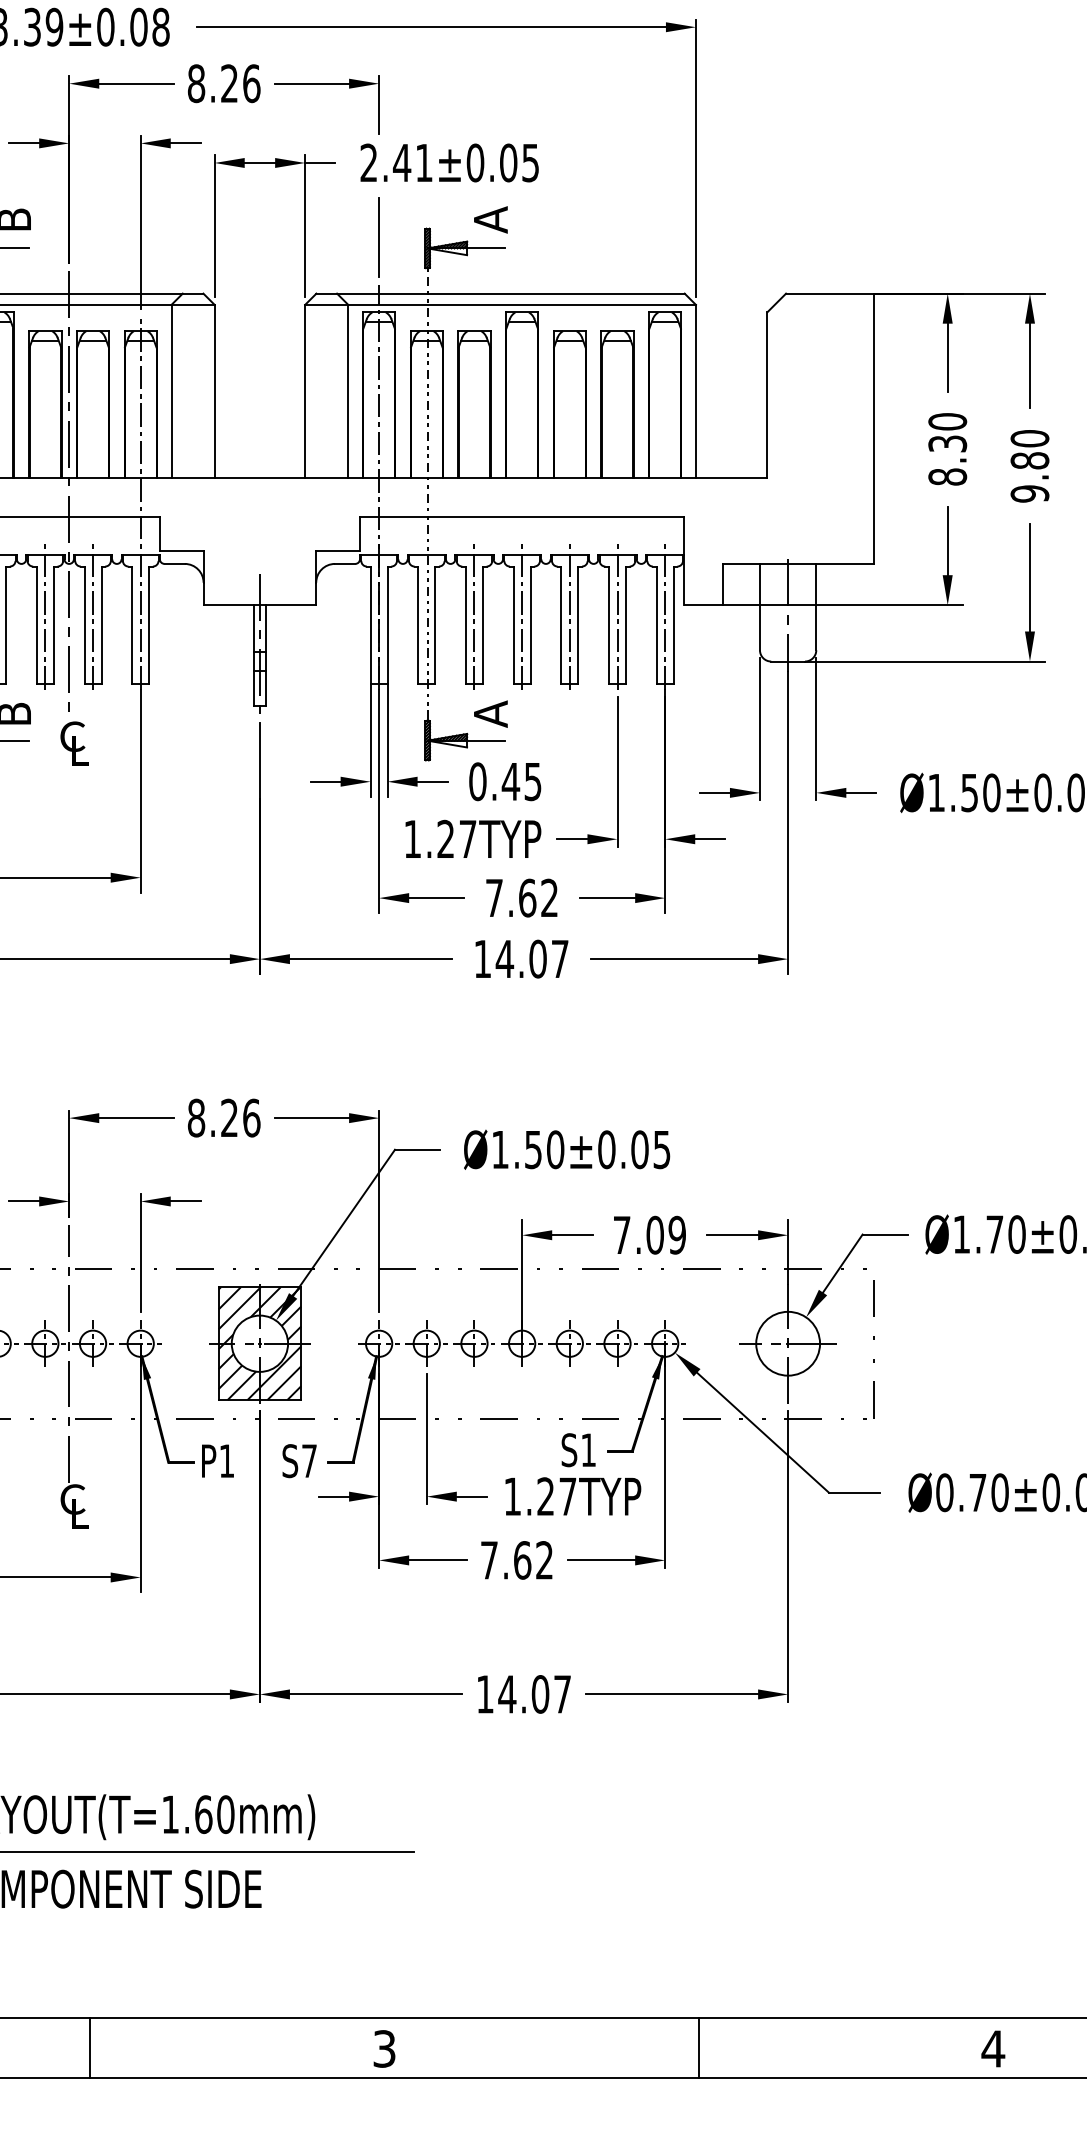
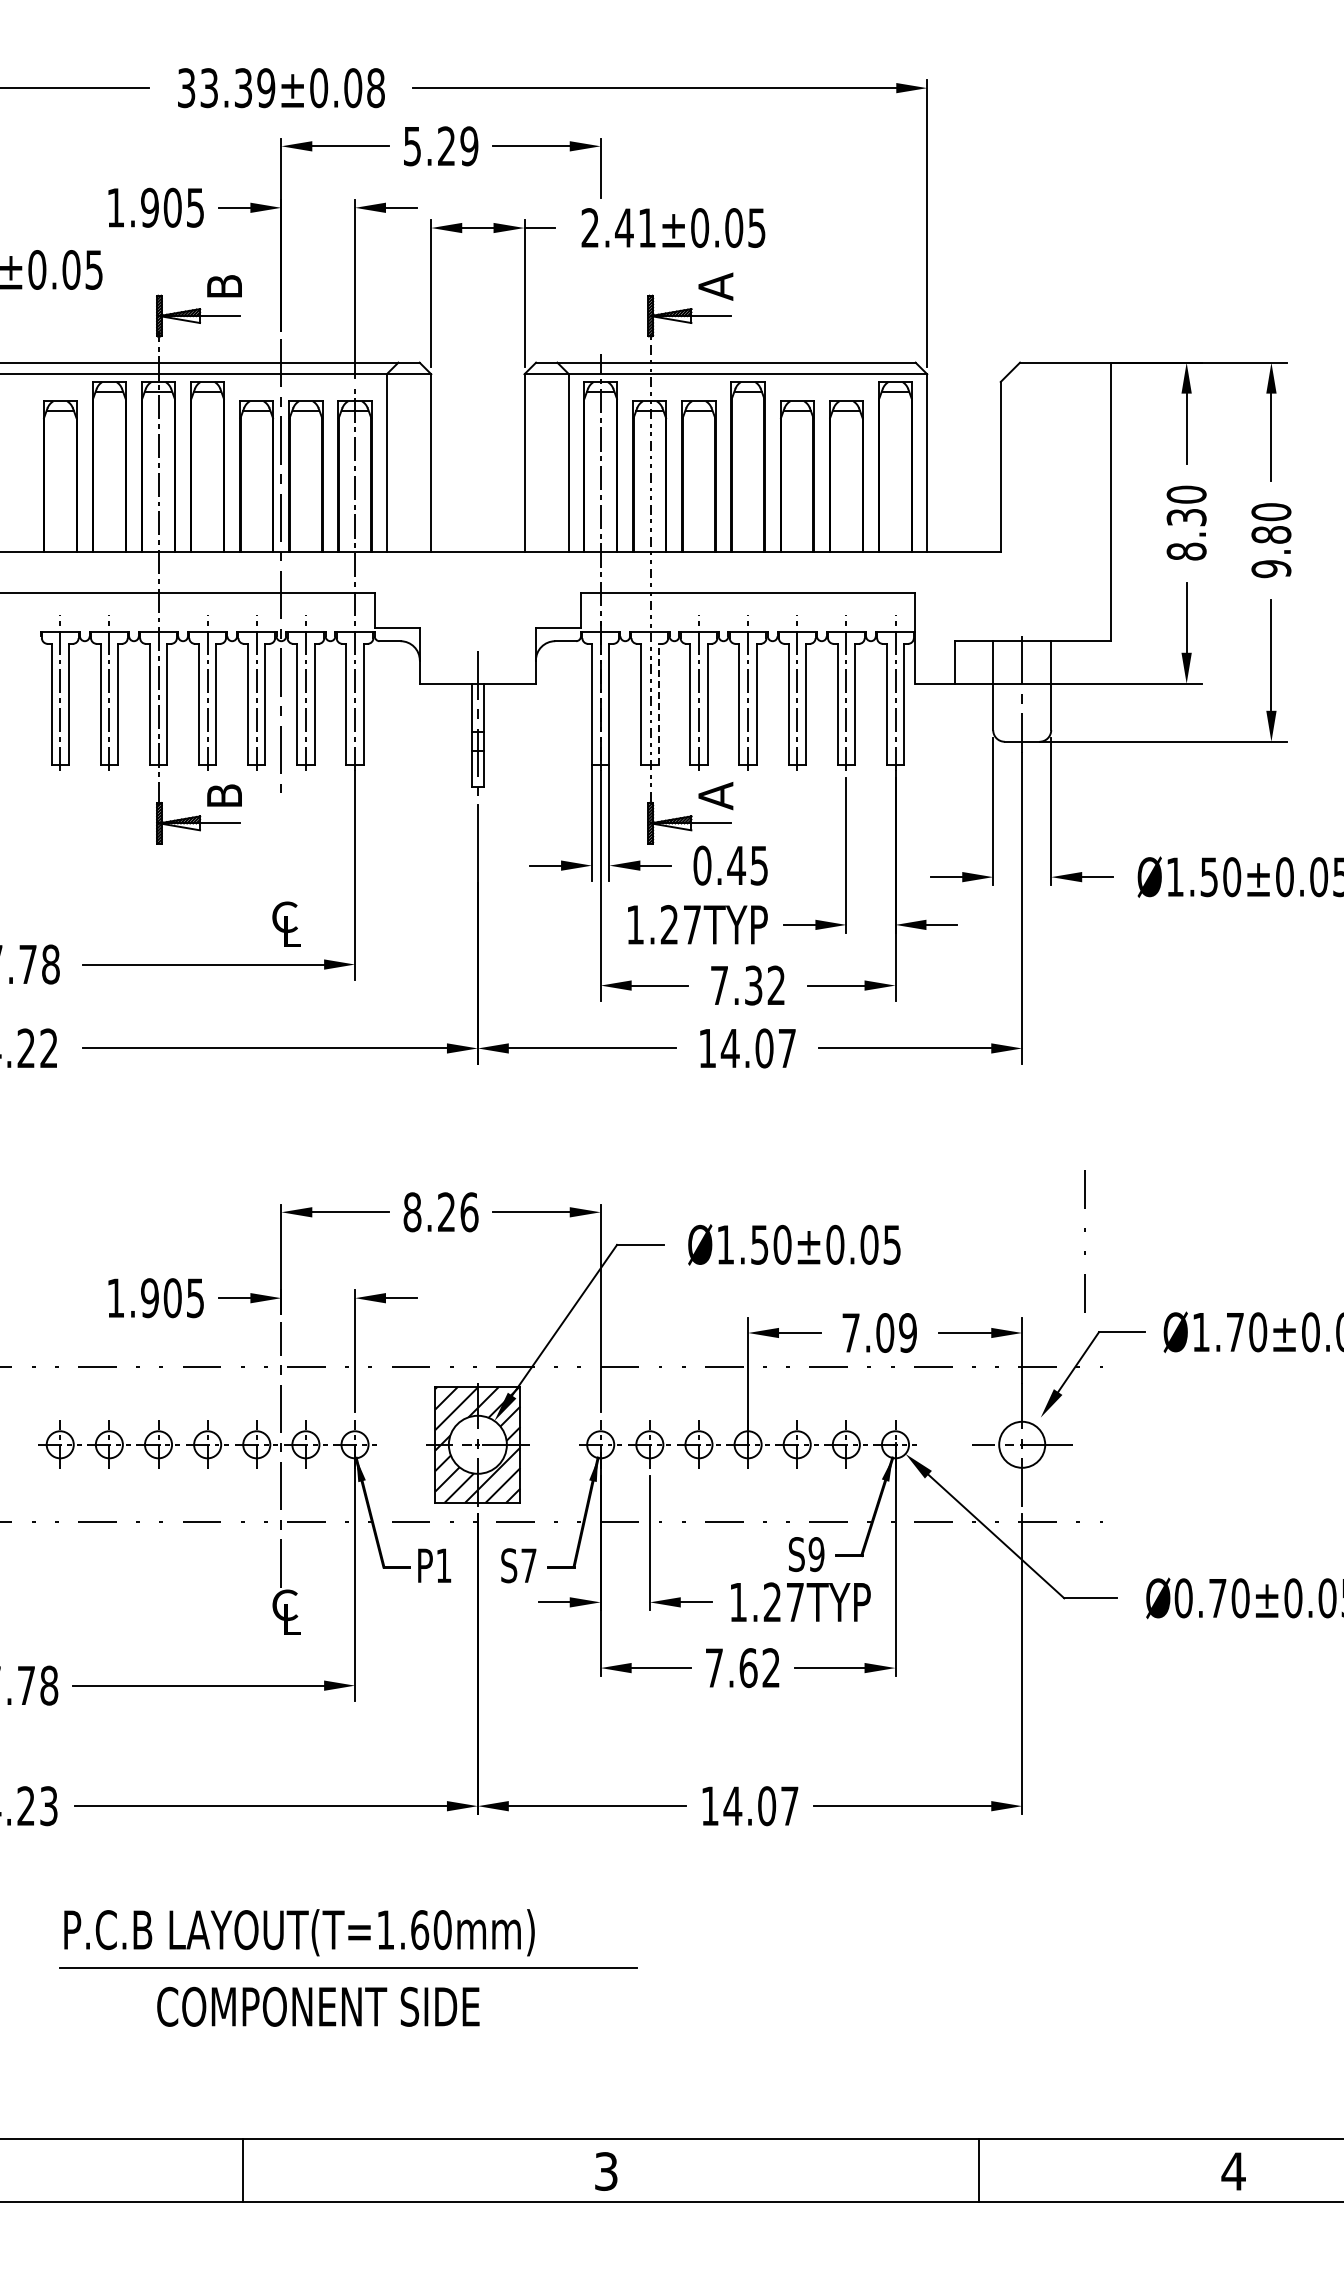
text: (223, 83) -> (440, 146), 8.26 -> 5.29
line: (378, 237) -> (600, 304), removed
line: (435, 625) -> (658, 704), solid -> dashed
text: (74, 742) -> (286, 923), moved
text: (527, 898) -> (753, 985), 7.62 -> 7.32
line: (873, 1339) -> (1084, 1231), moved
circle: (788, 1343) -> (1022, 1444), size x0.7
text: (588, 1450) -> (816, 1554), S1 -> S9
line: (90, 2047) -> (243, 2170), moved
line: (699, 2047) -> (979, 2170), moved

